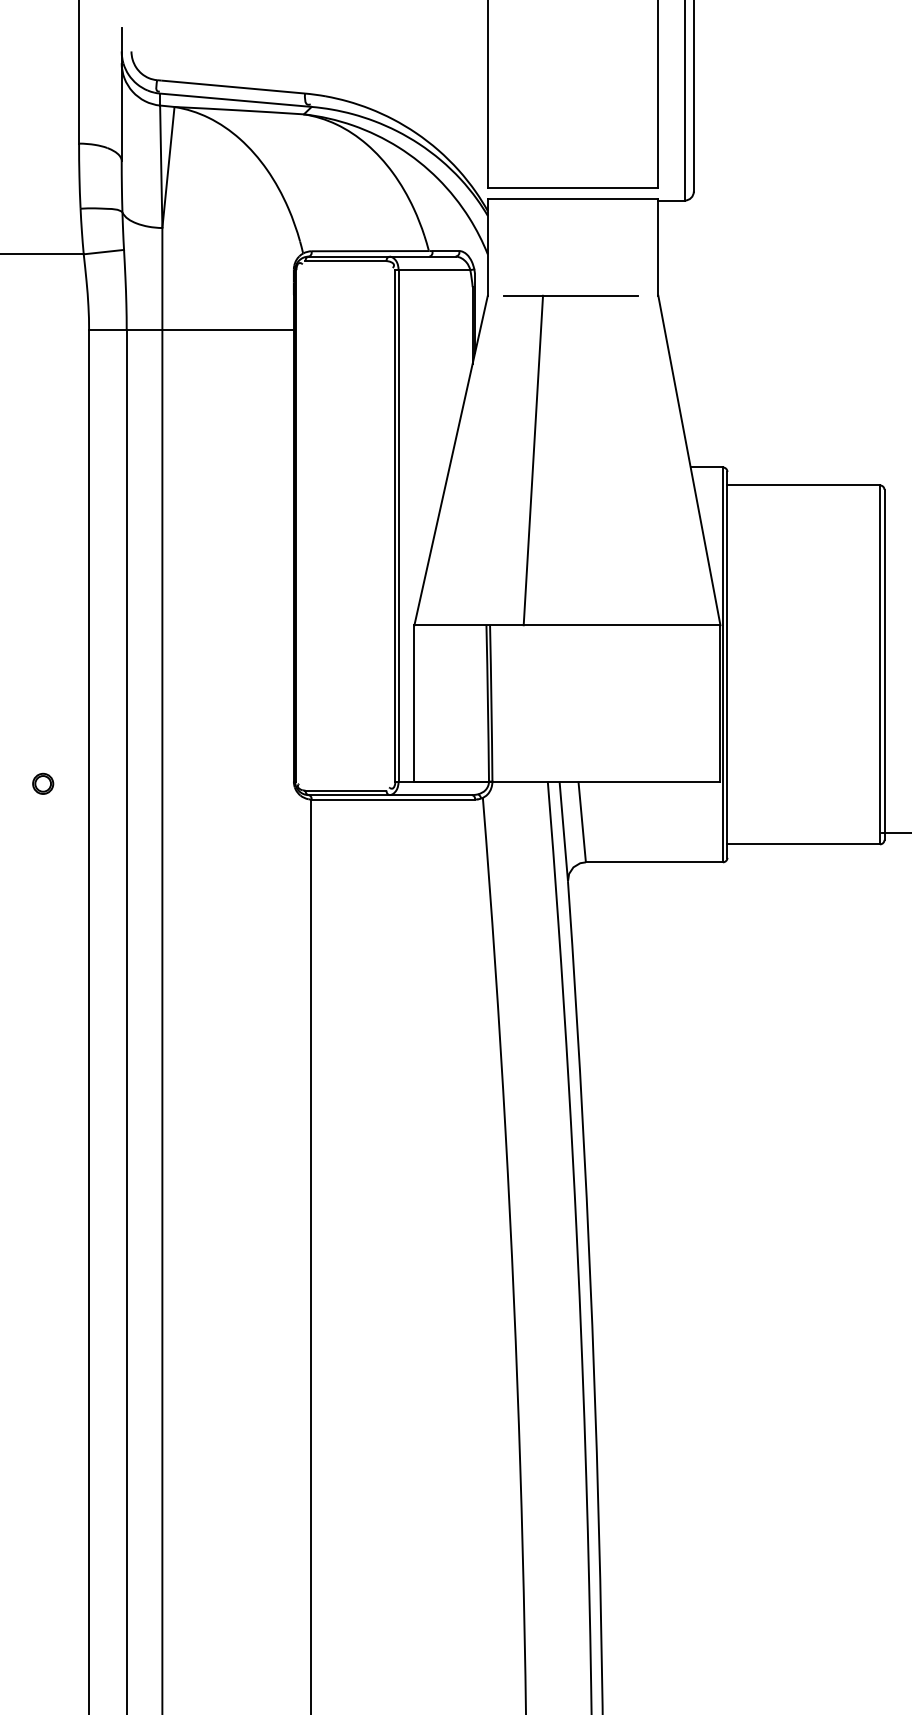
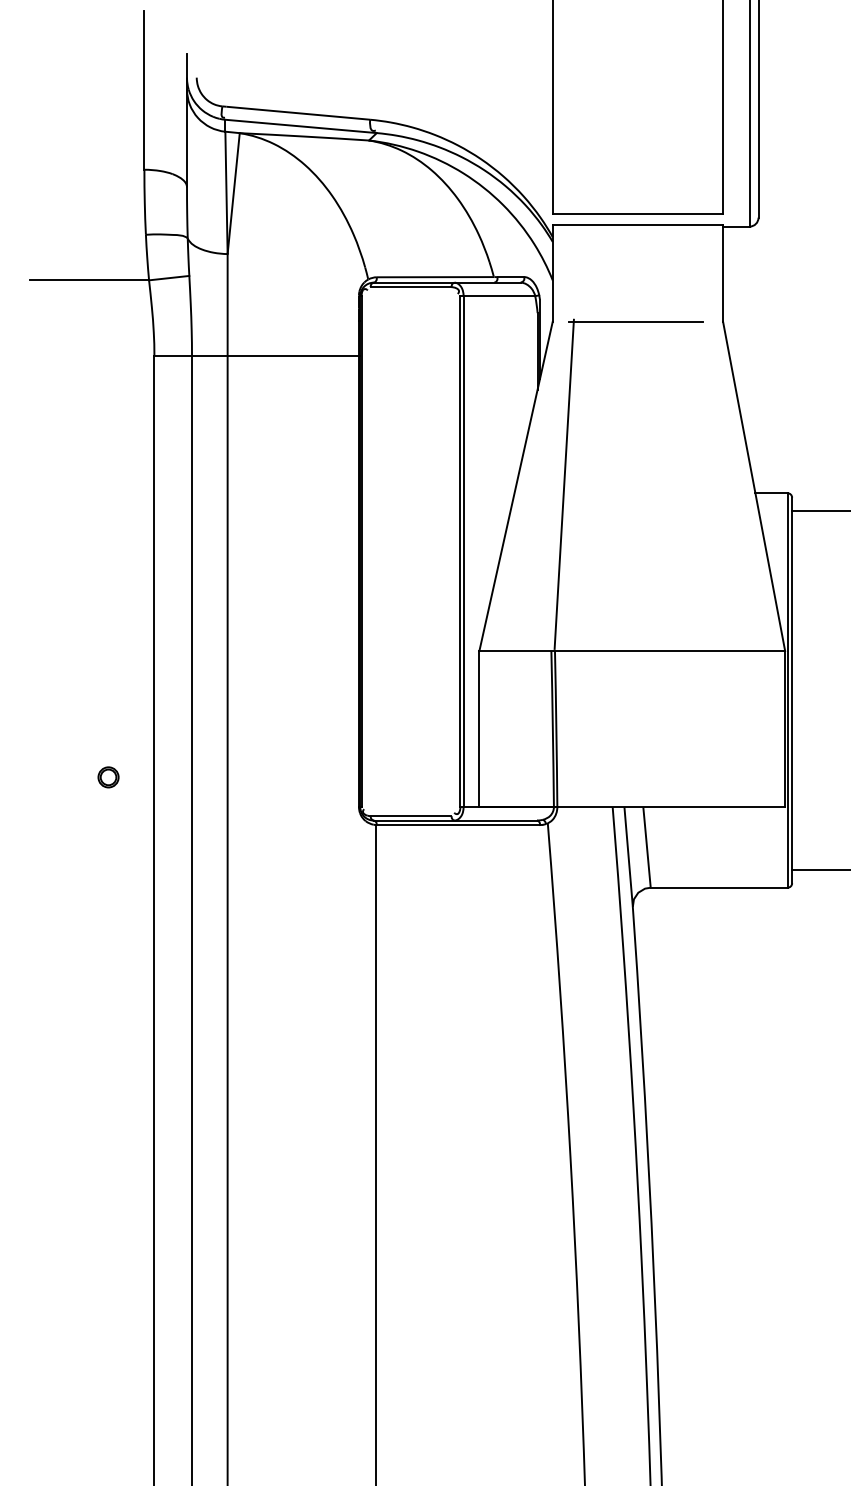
line: (533, 460) -> (564, 484), moved
part: (43, 783) -> (108, 777), moved

